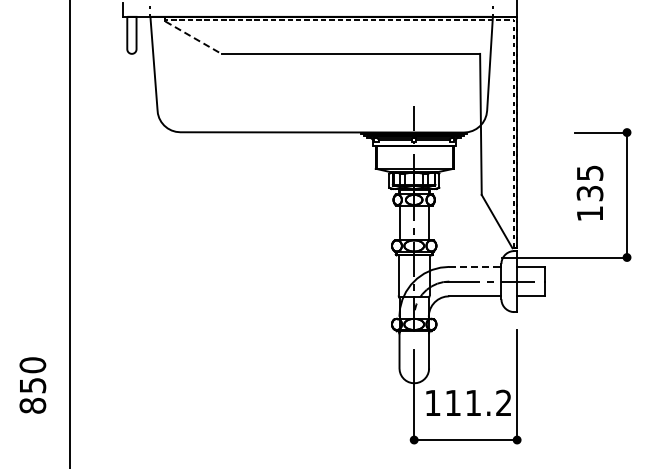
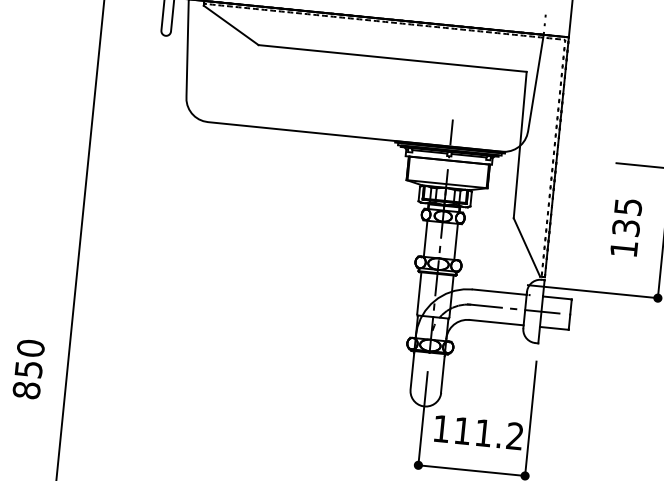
line: (193, 37) -> (231, 25), dashed -> solid
line: (475, 266) -> (499, 291), dashed -> solid

